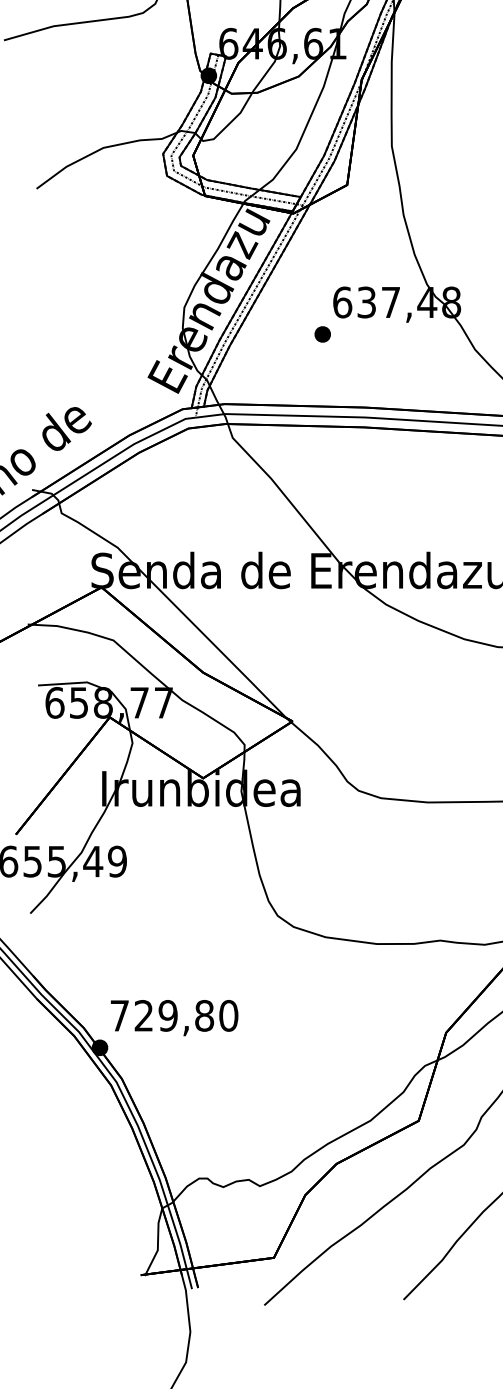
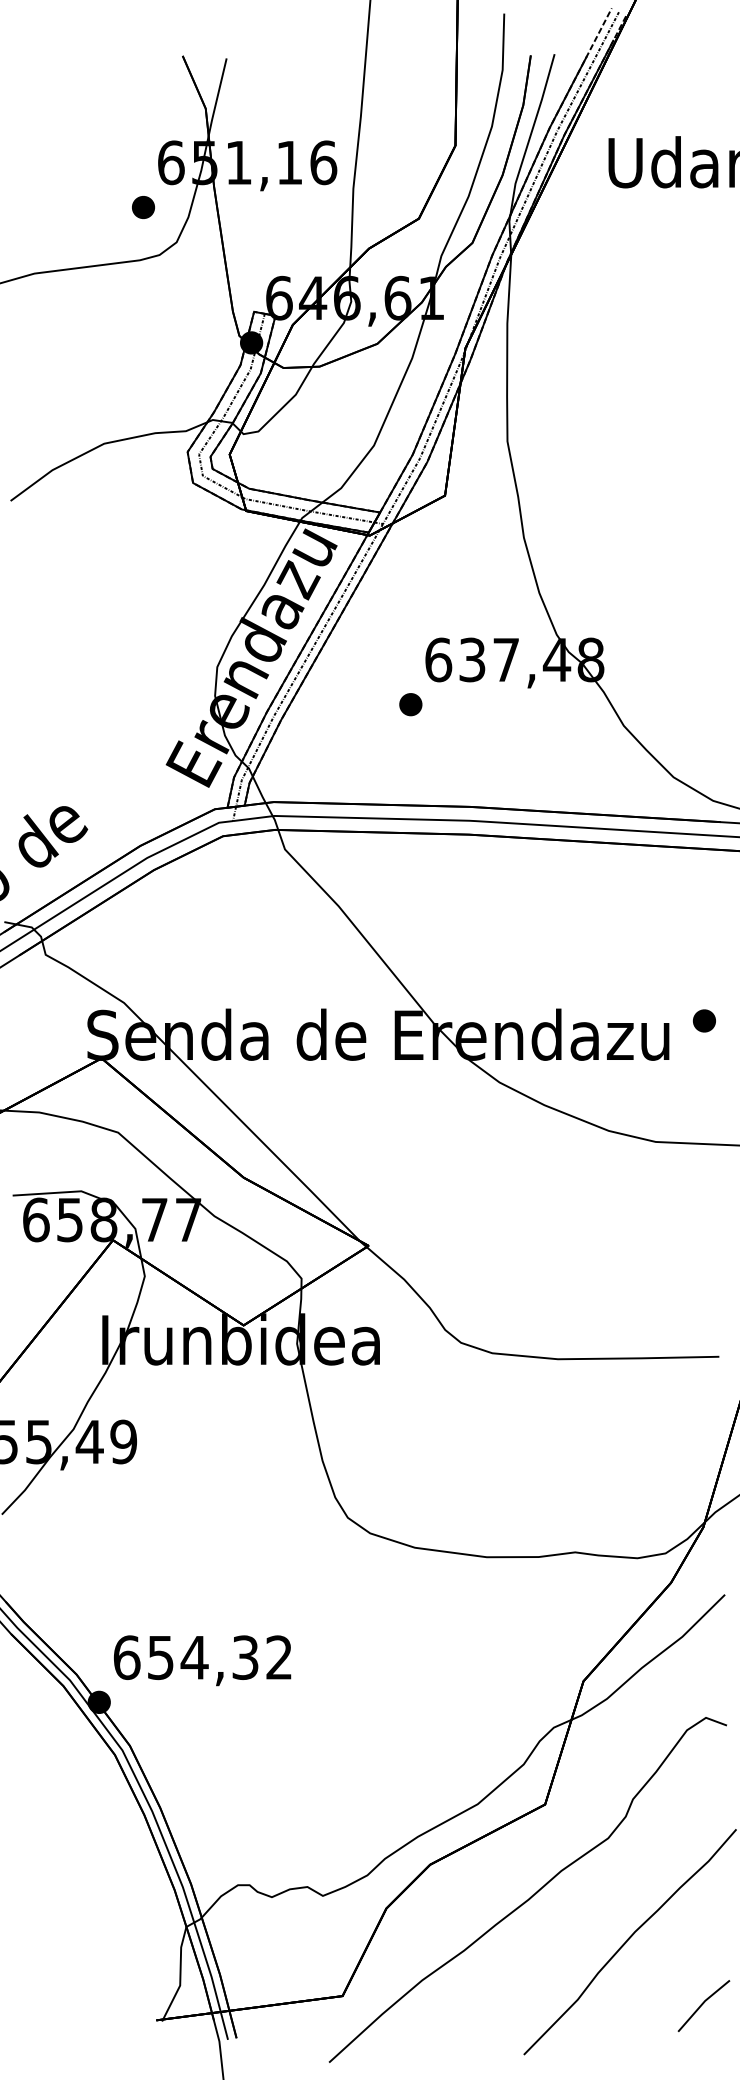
text: (173, 1015) -> (202, 1657), 729,80 -> 654,32

